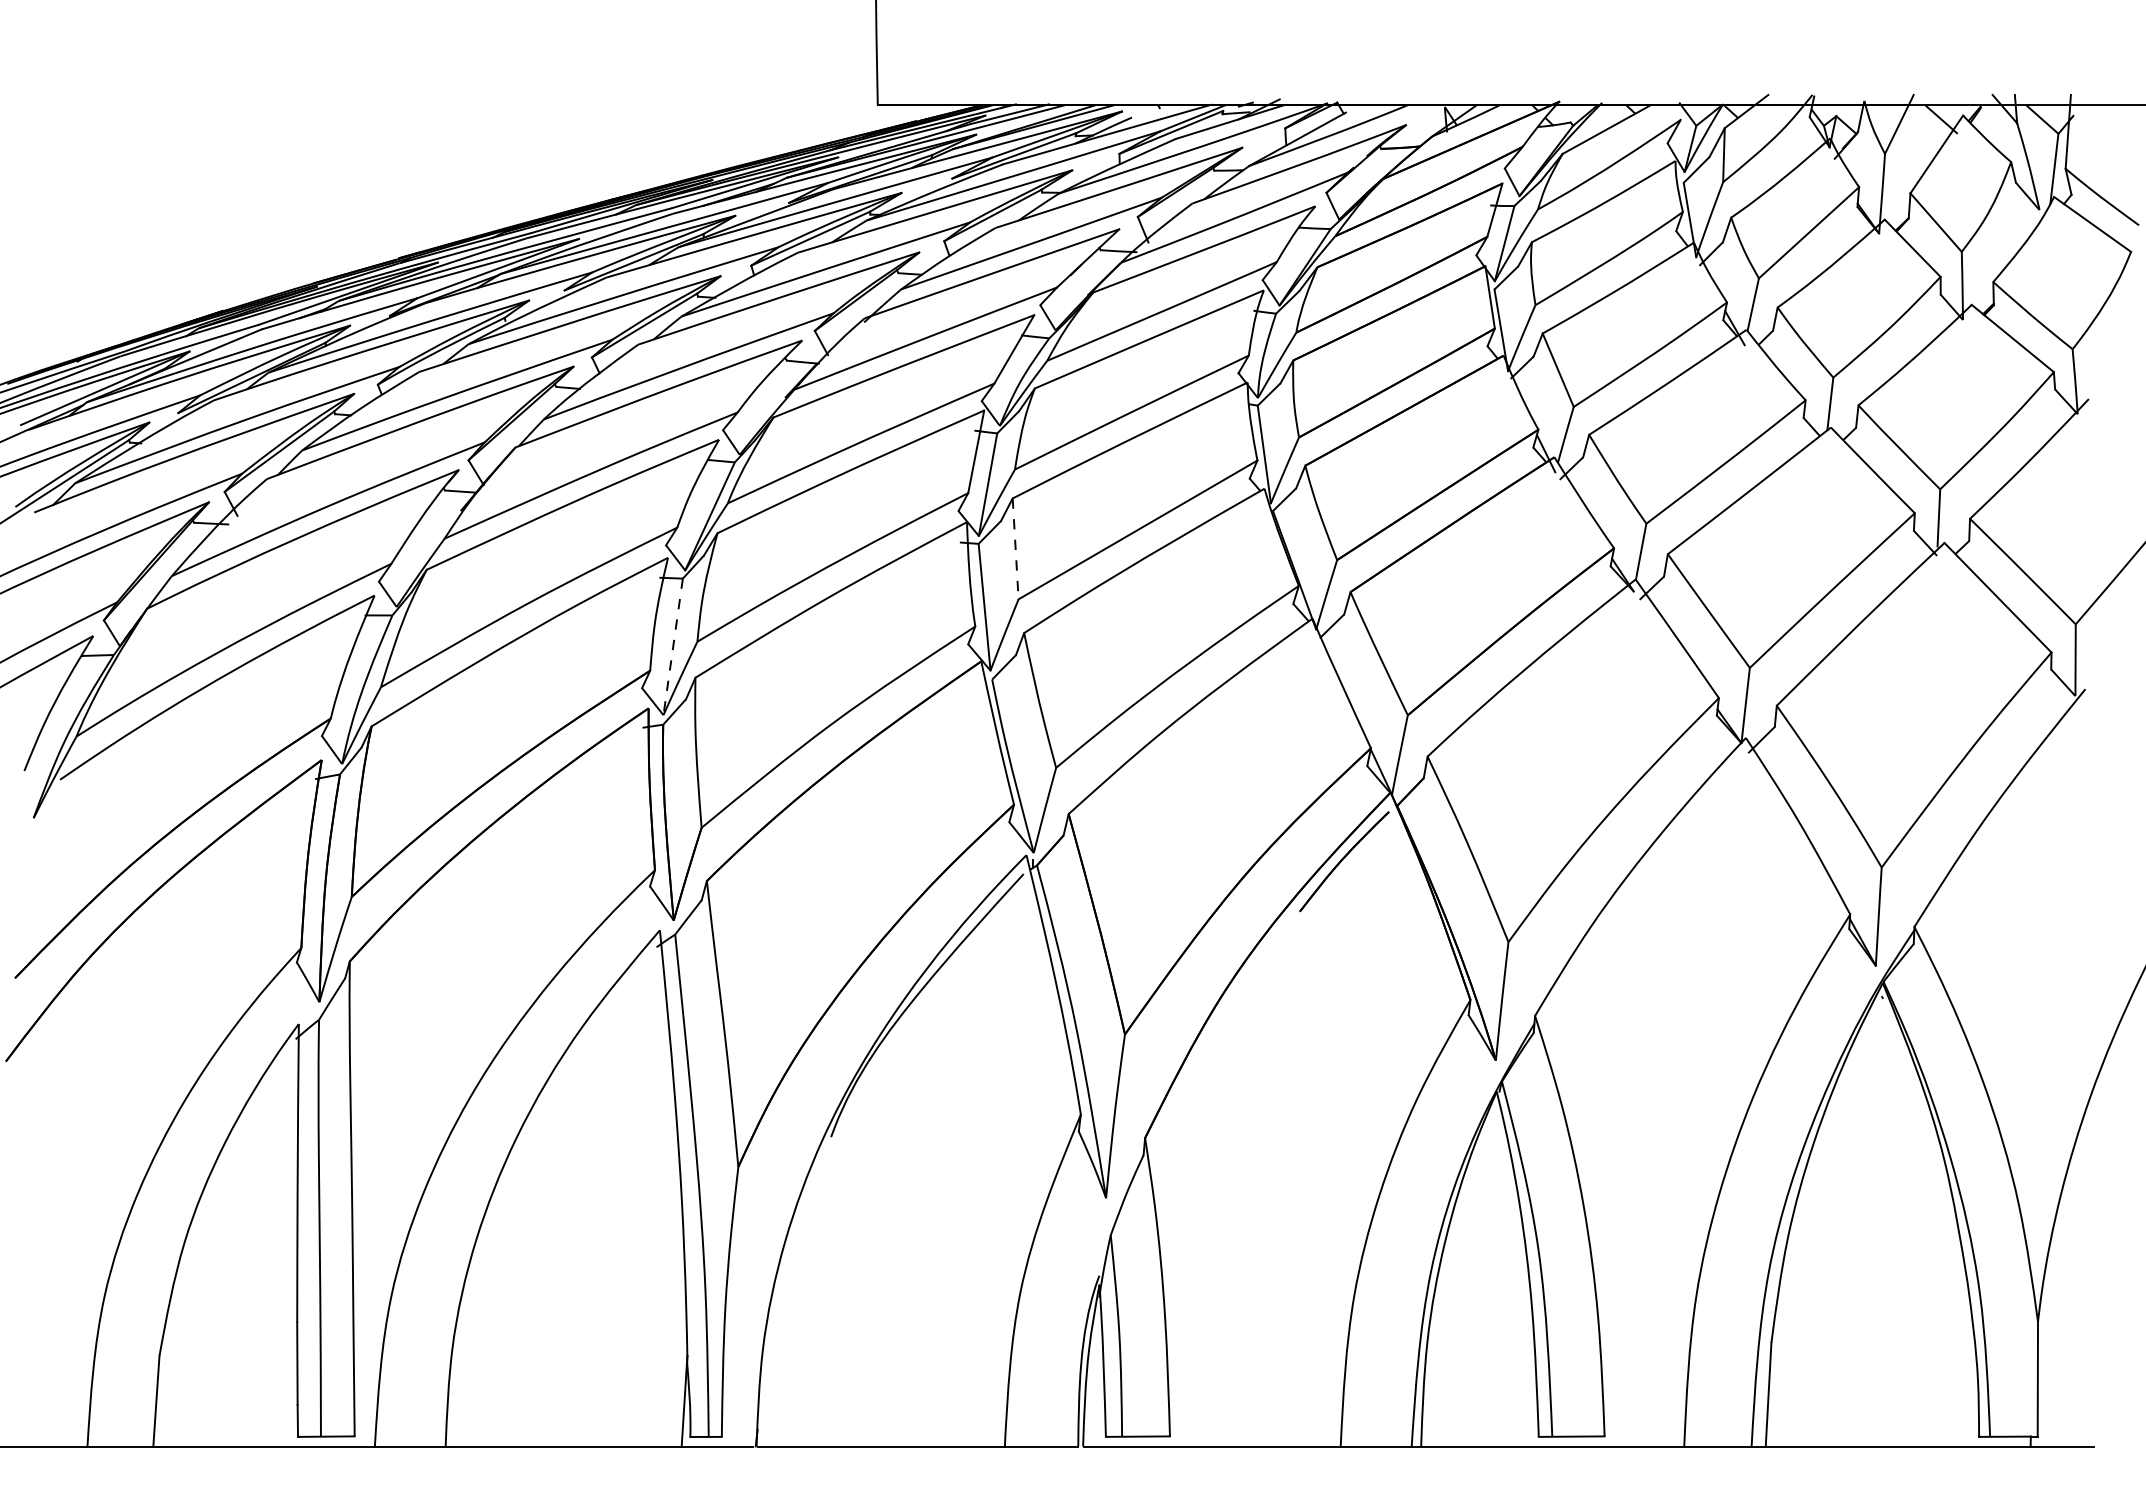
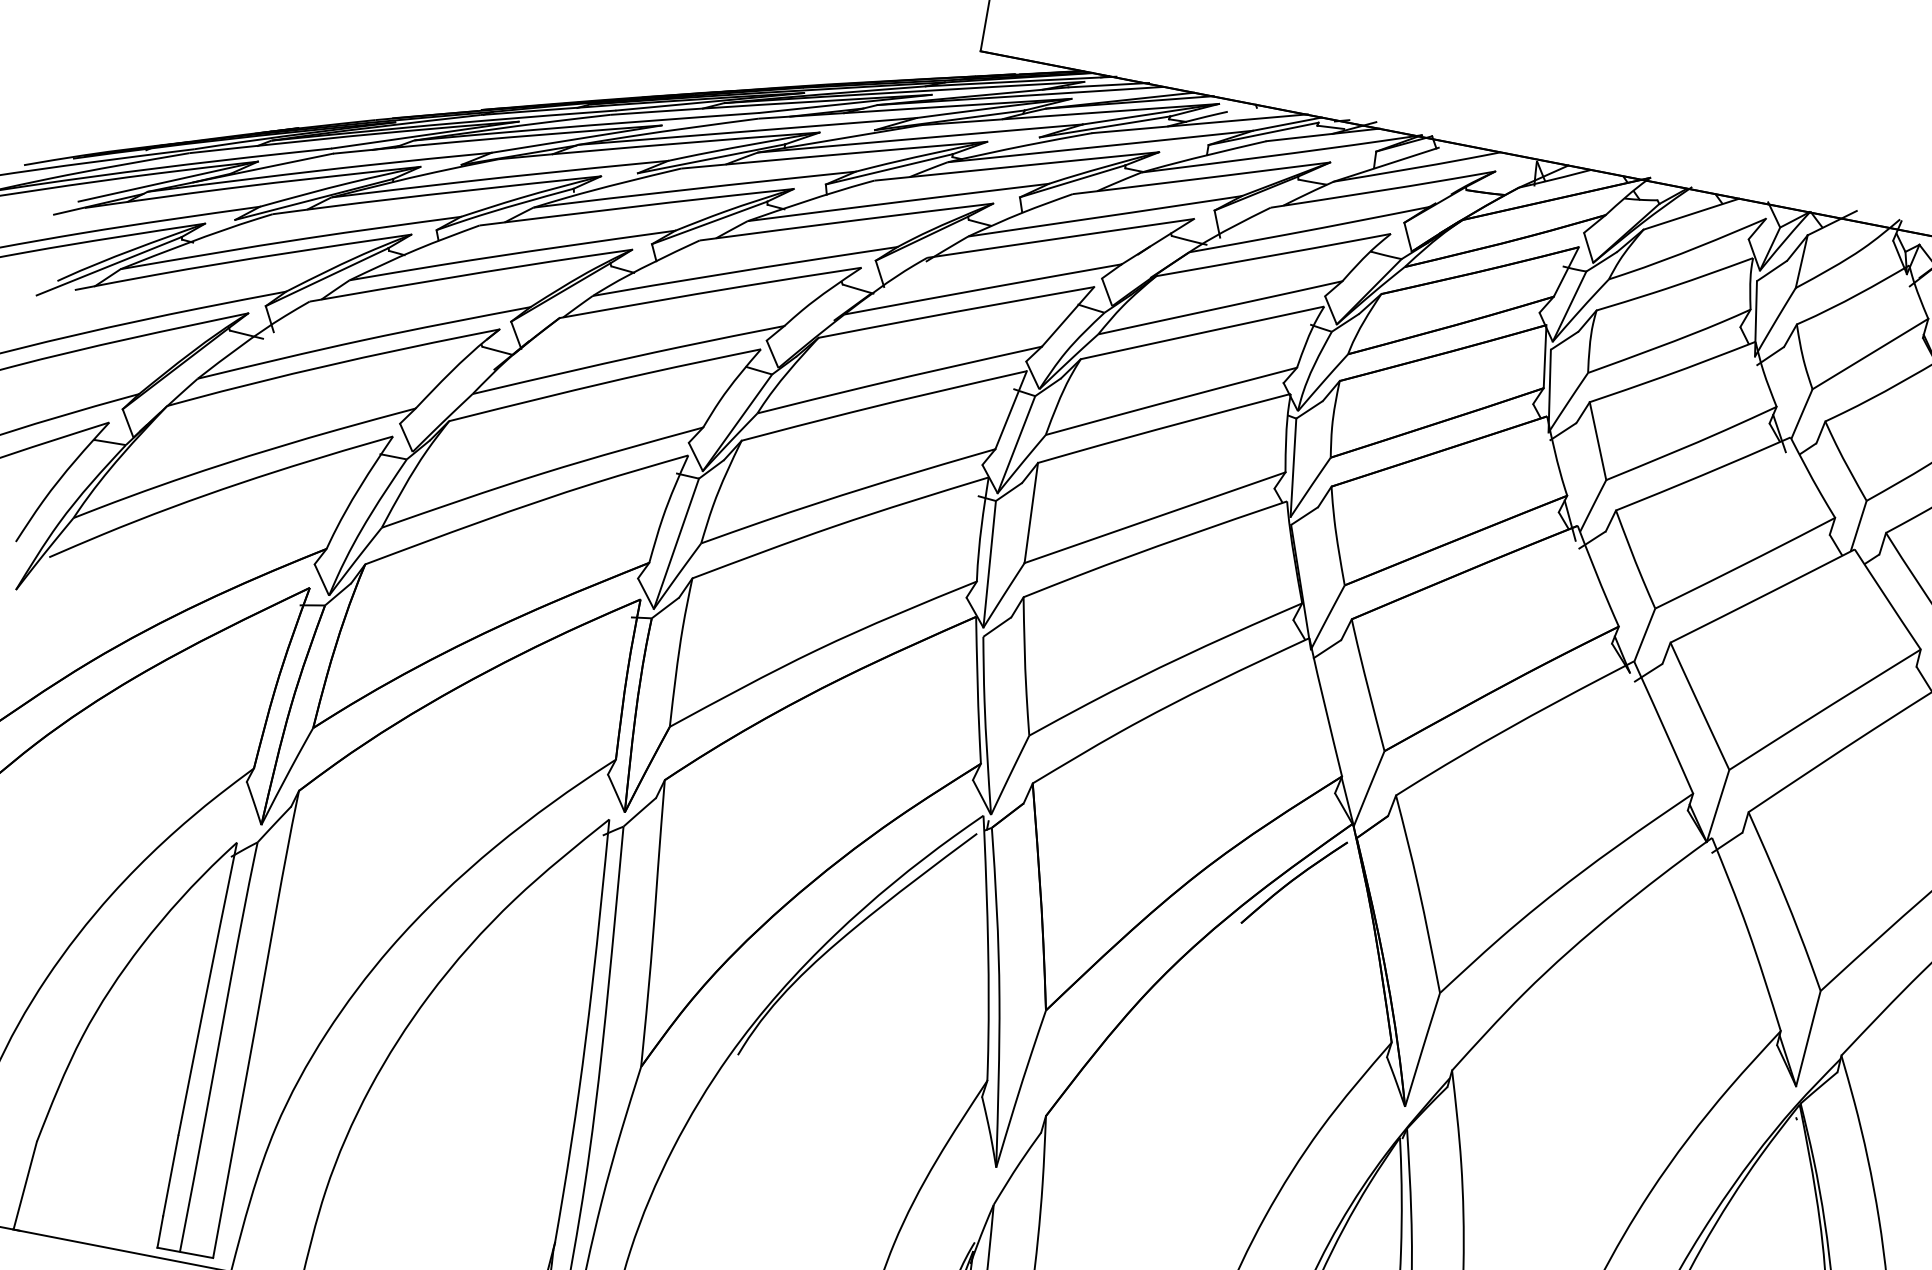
line: (1015, 548) -> (1031, 512), dashed -> solid
line: (673, 646) -> (676, 543), dashed -> solid

